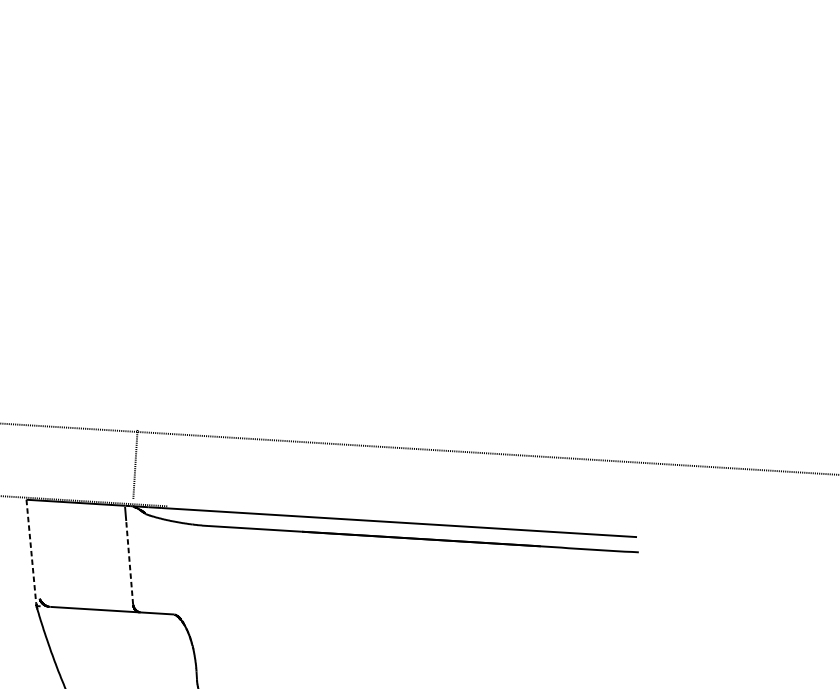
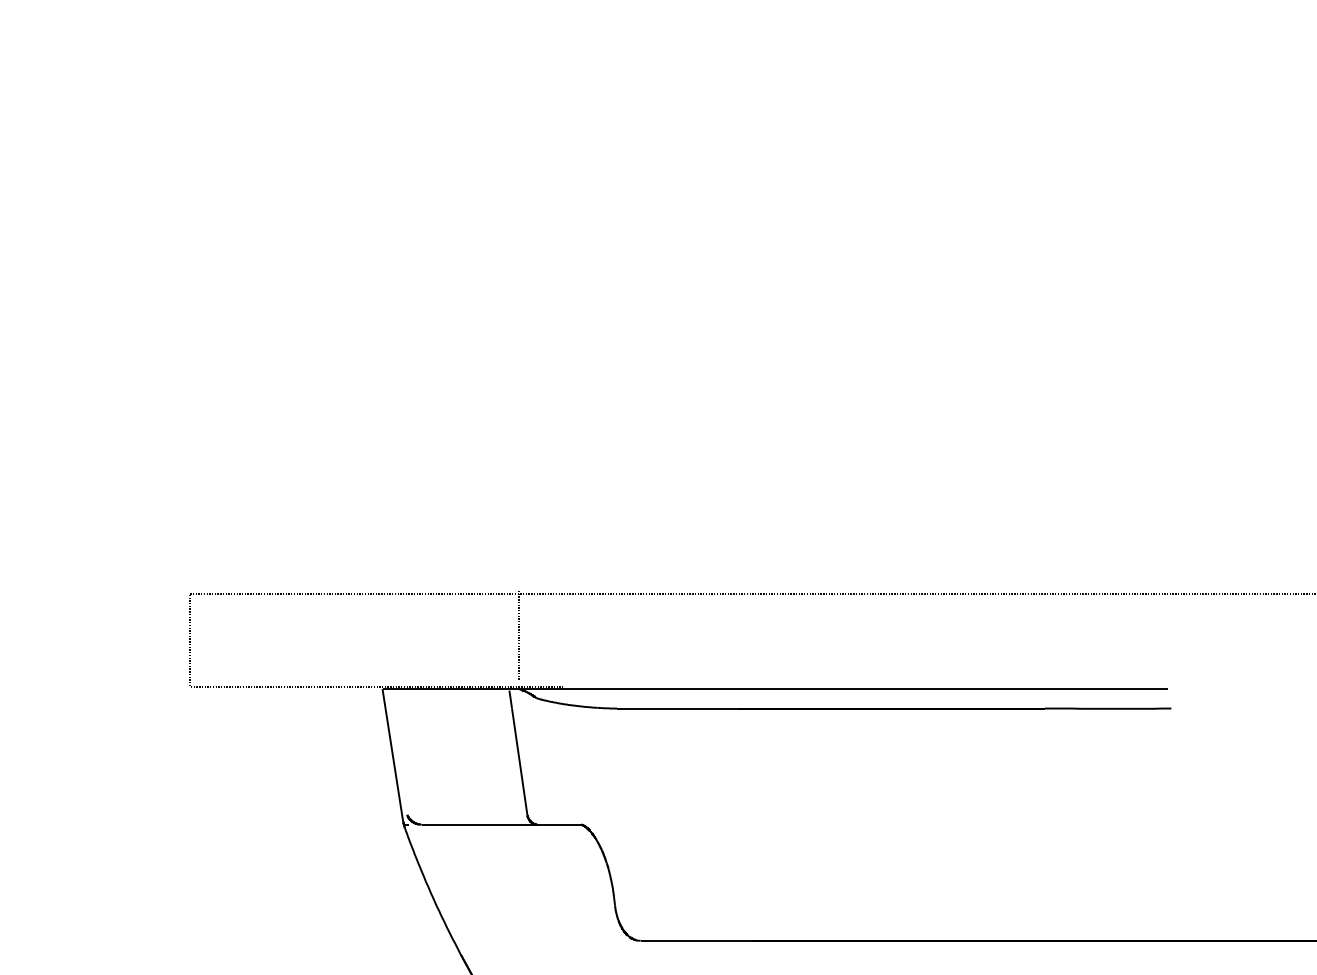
line: (31, 551) -> (392, 755), dashed -> solid
line: (129, 562) -> (519, 761), dashed -> solid

